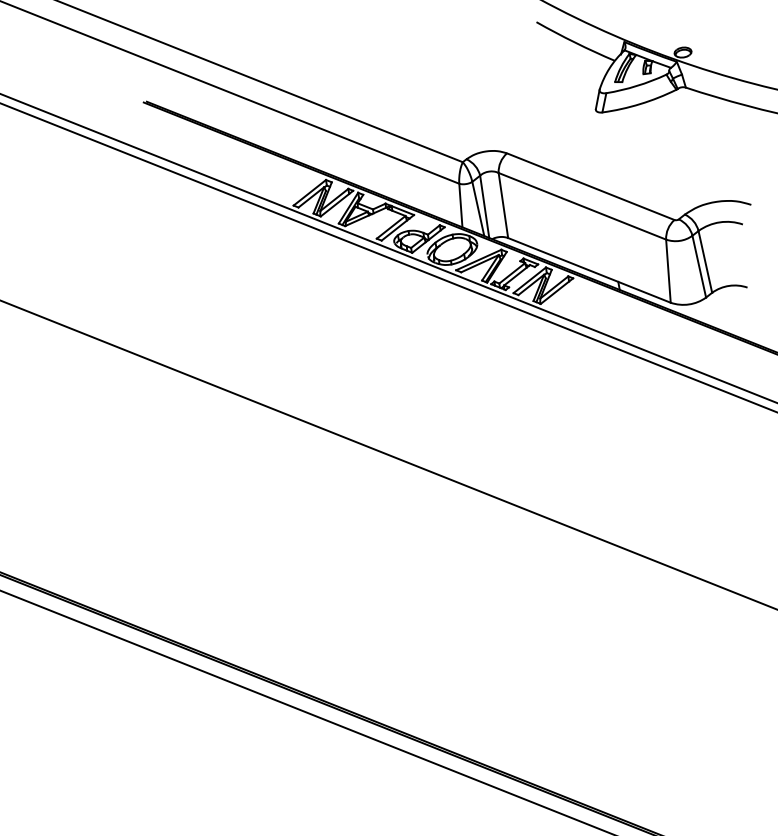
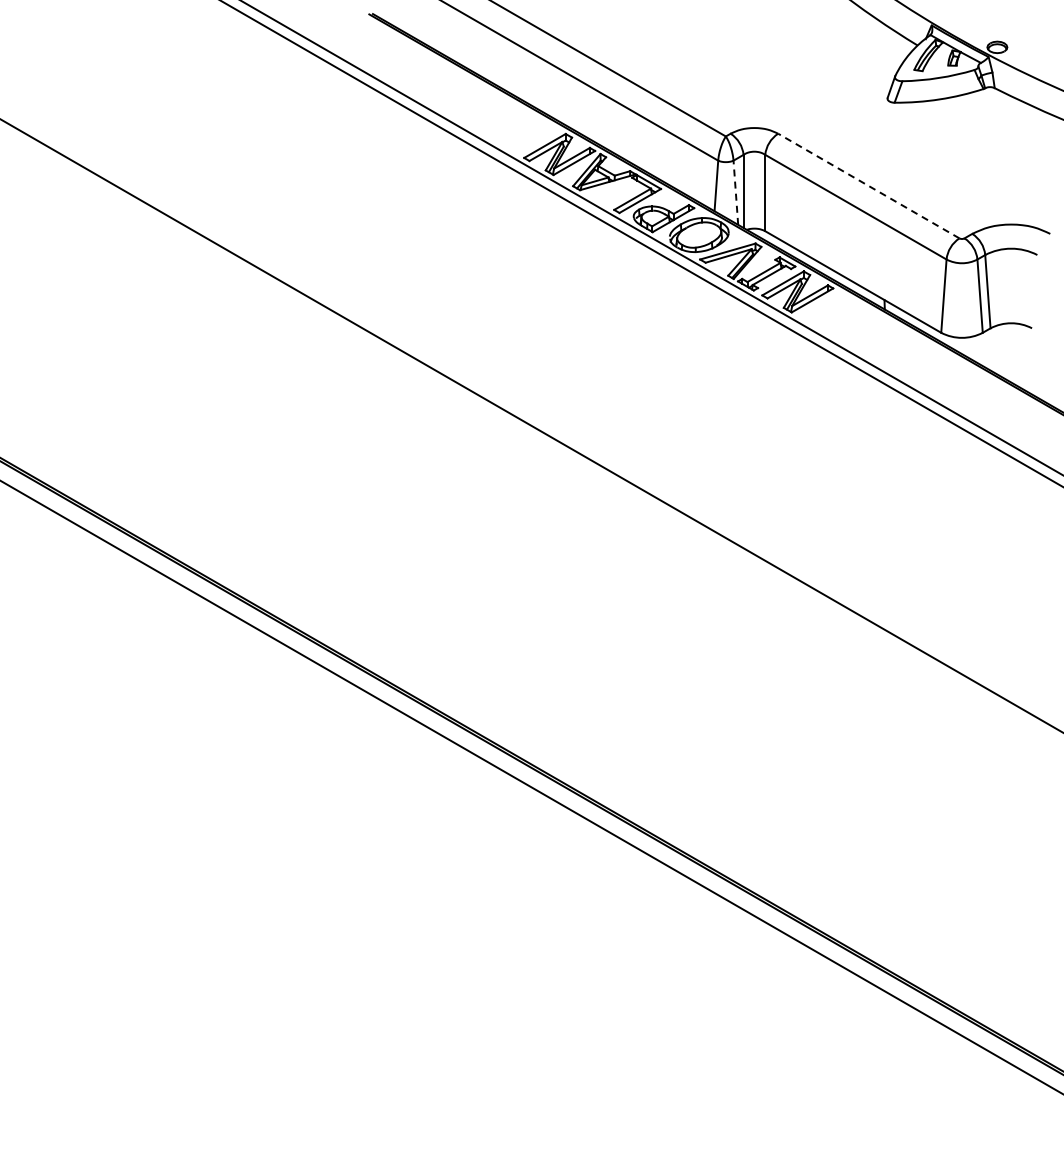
line: (590, 187) -> (868, 186), solid -> dashed
line: (477, 208) -> (735, 192), solid -> dashed

